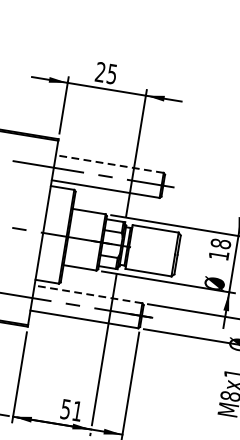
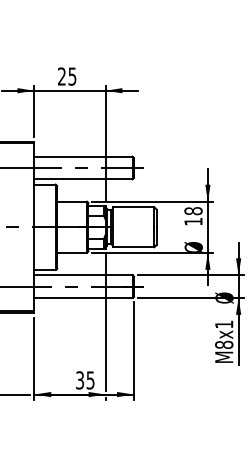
line: (108, 163) -> (82, 156), dashed -> solid
line: (87, 294) -> (82, 275), dashed -> solid
text: (71, 410) -> (85, 380), 51 -> 35

